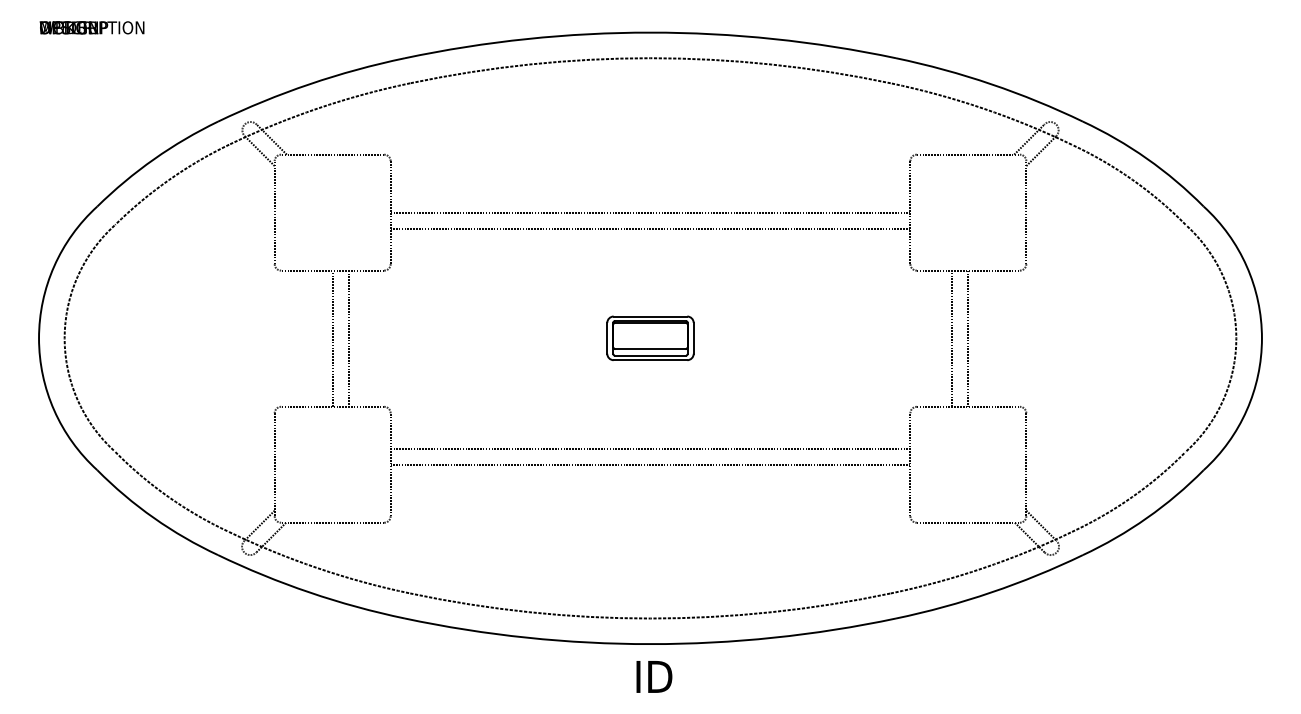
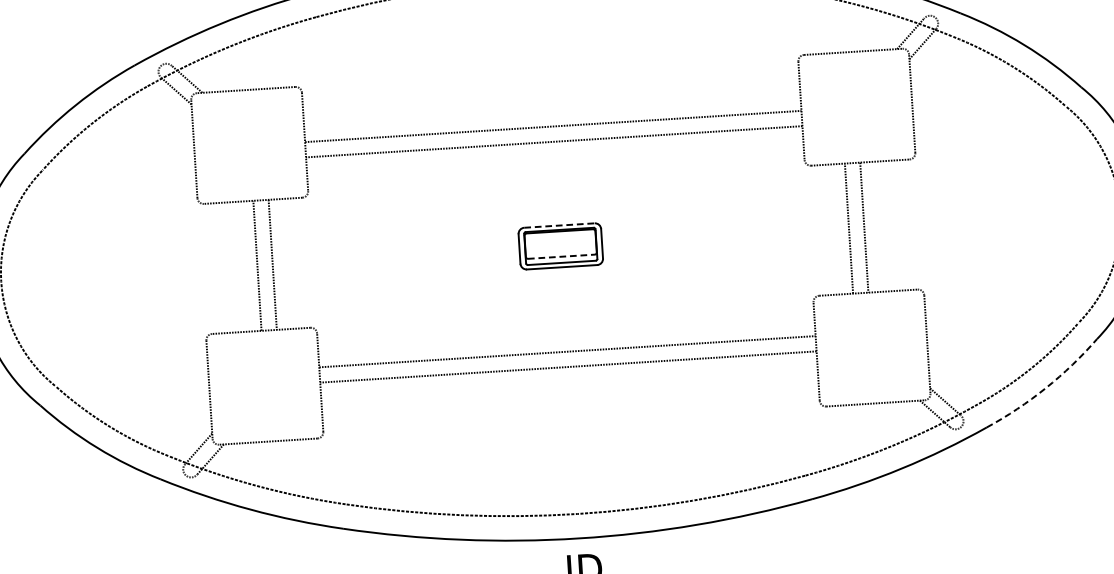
line: (650, 316) -> (559, 225), solid -> dashed
line: (650, 349) -> (561, 257), solid -> dashed
arc: (1147, 518) -> (1046, 388), solid -> dashed

